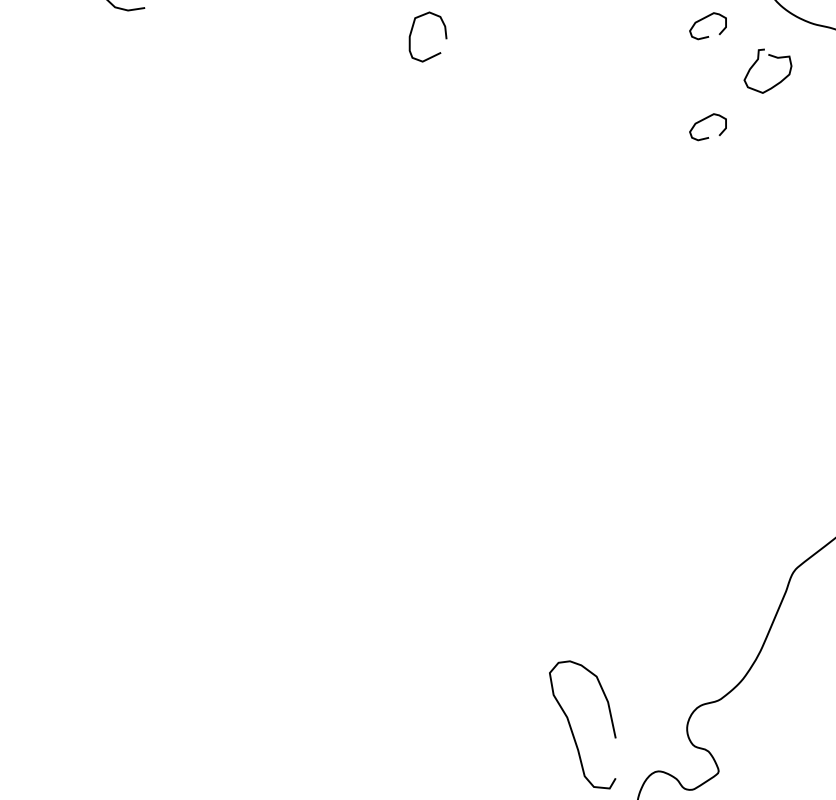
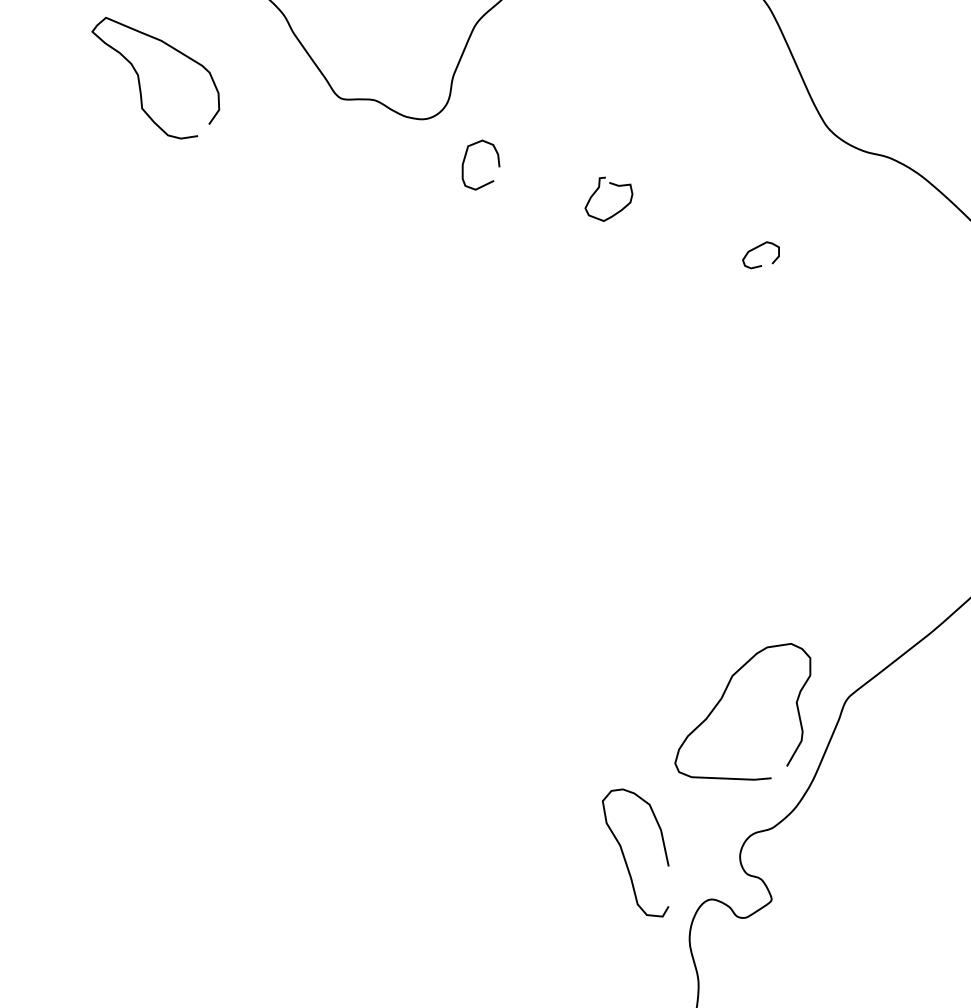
curve: (704, 19) -> (757, 147), removed
curve: (755, 64) -> (596, 192), moved
curve: (668, 572) -> (721, 700), added

